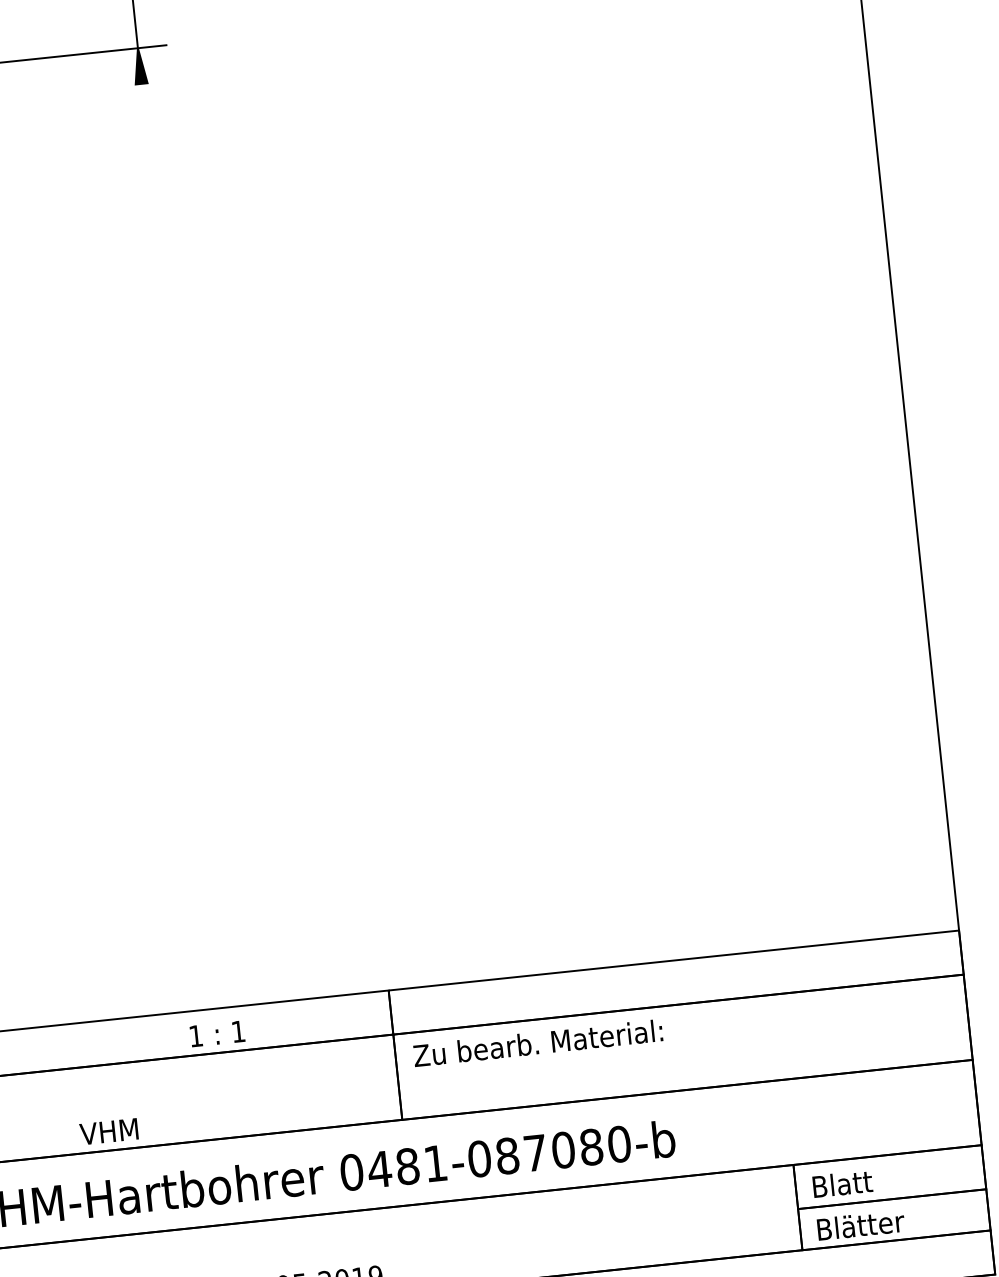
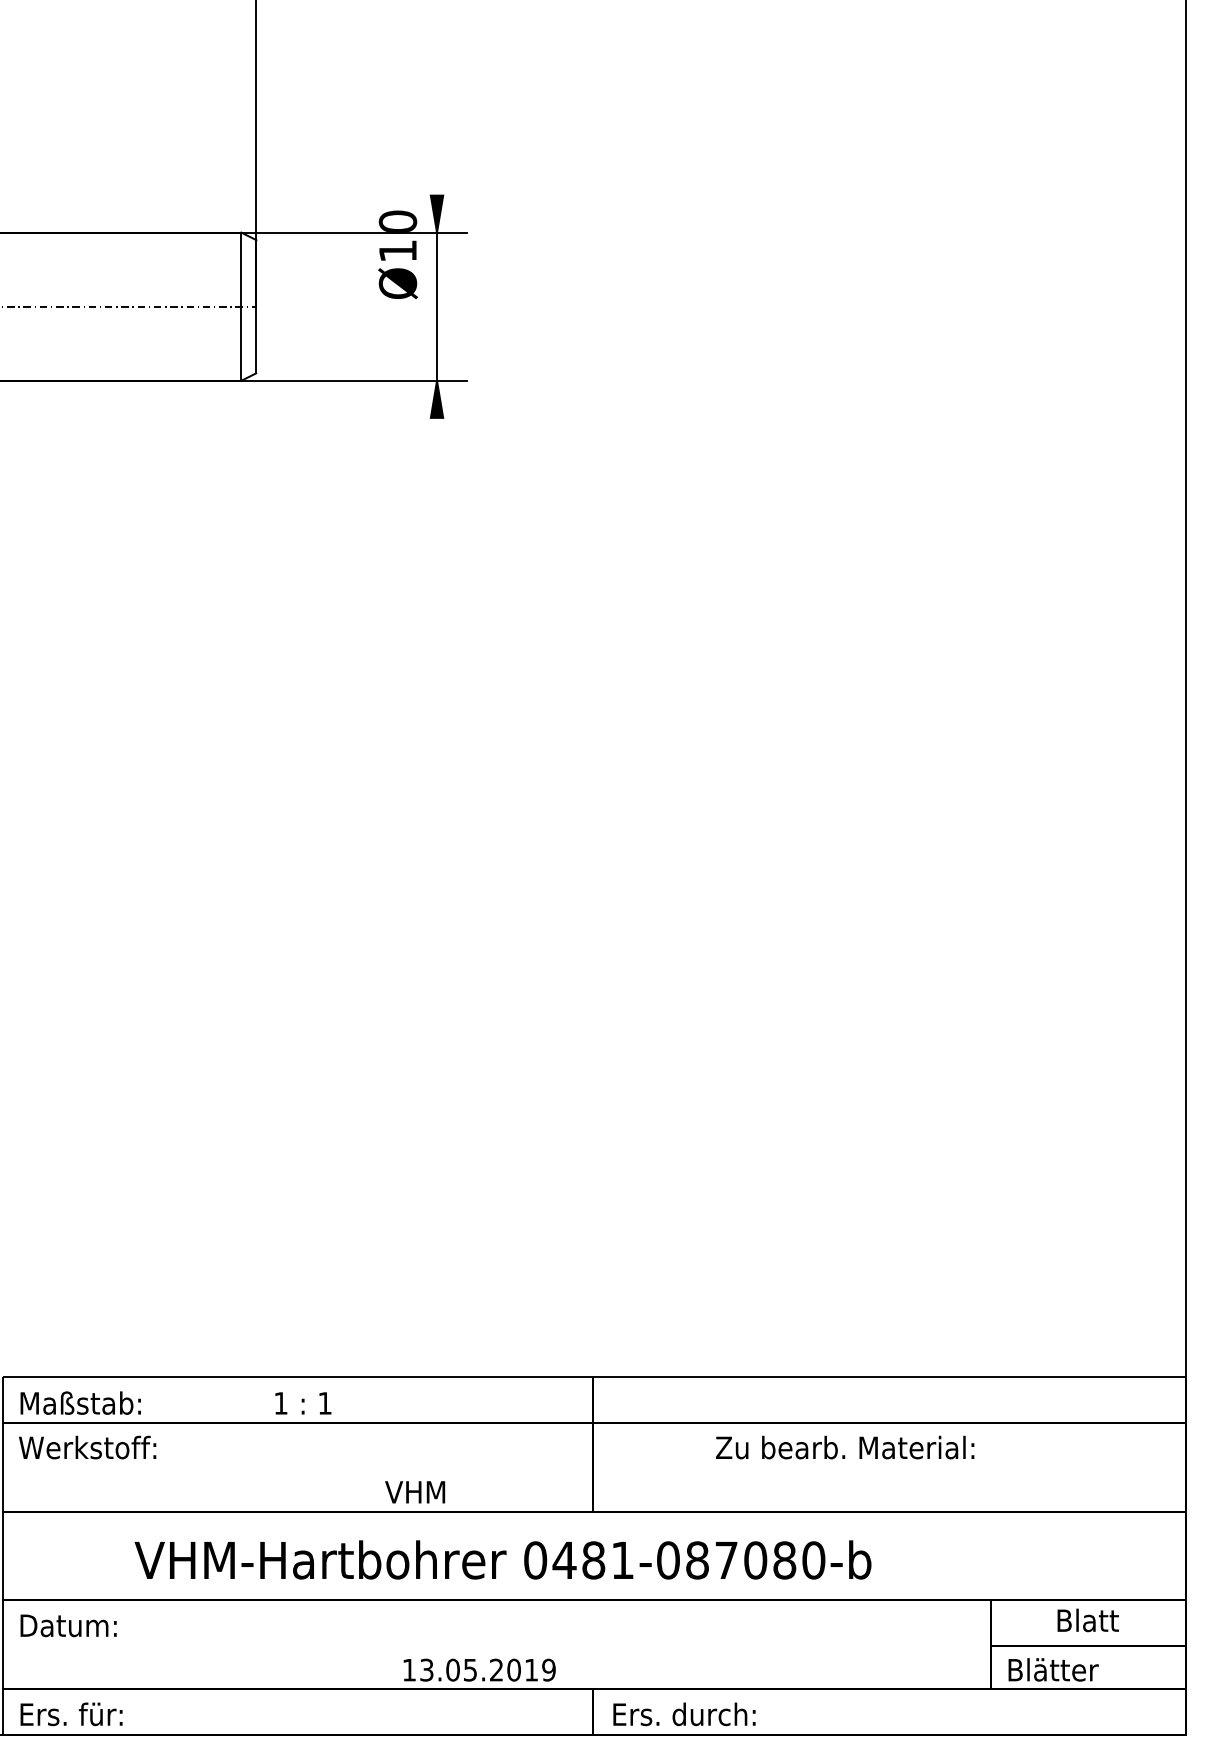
text: (217, 1033) -> (303, 1403), moved
text: (538, 1043) -> (845, 1447), moved
text: (109, 1131) -> (415, 1492), moved
text: (842, 1184) -> (1087, 1620), moved

